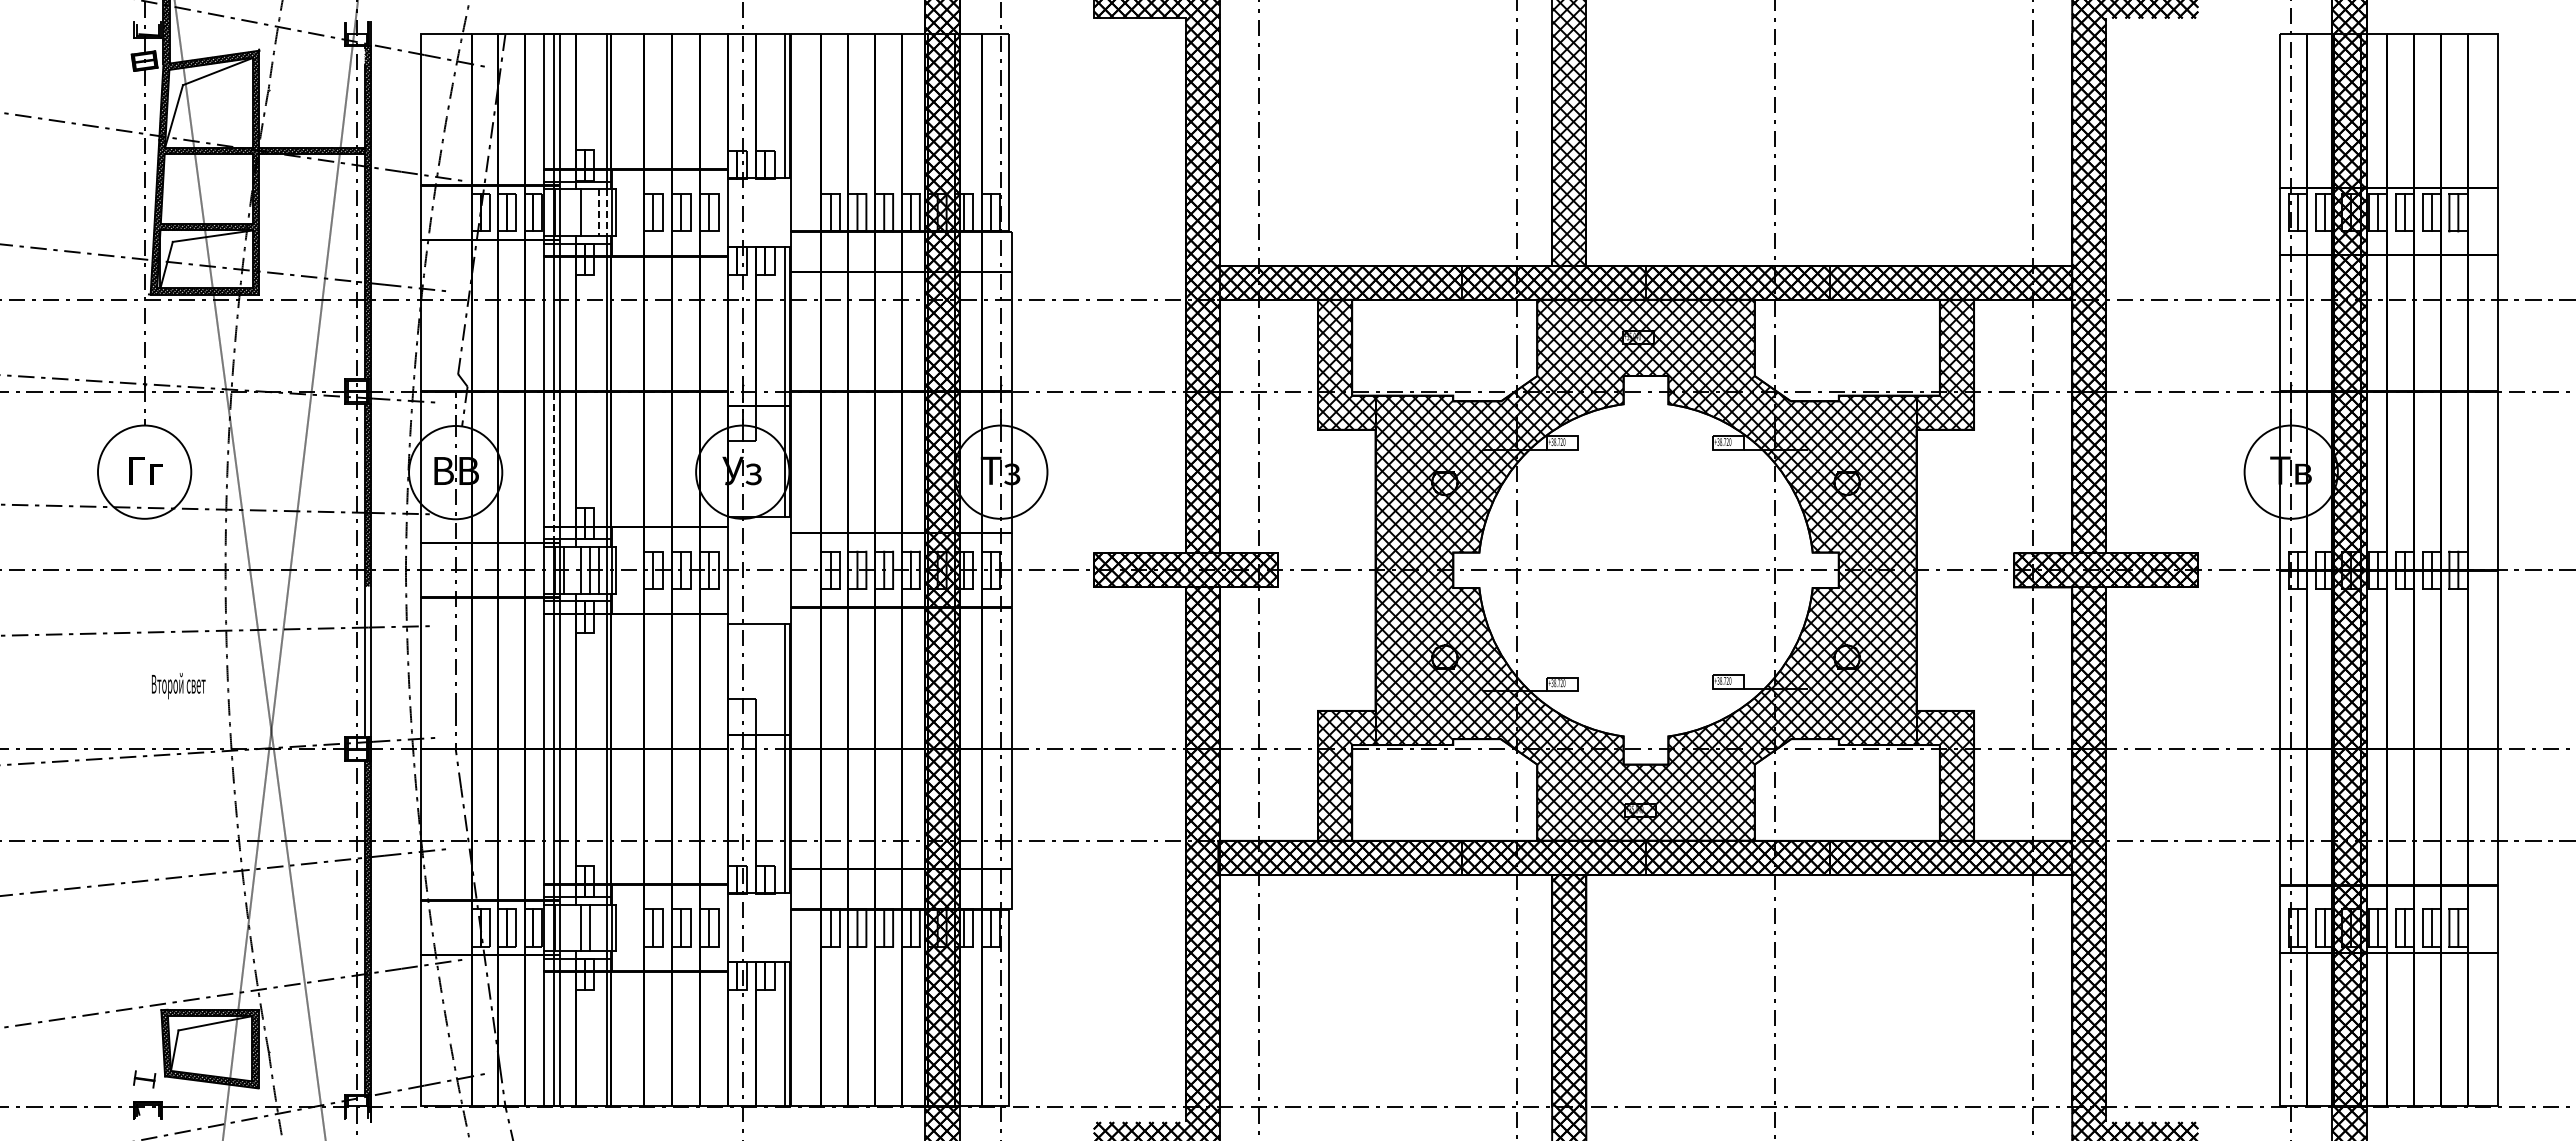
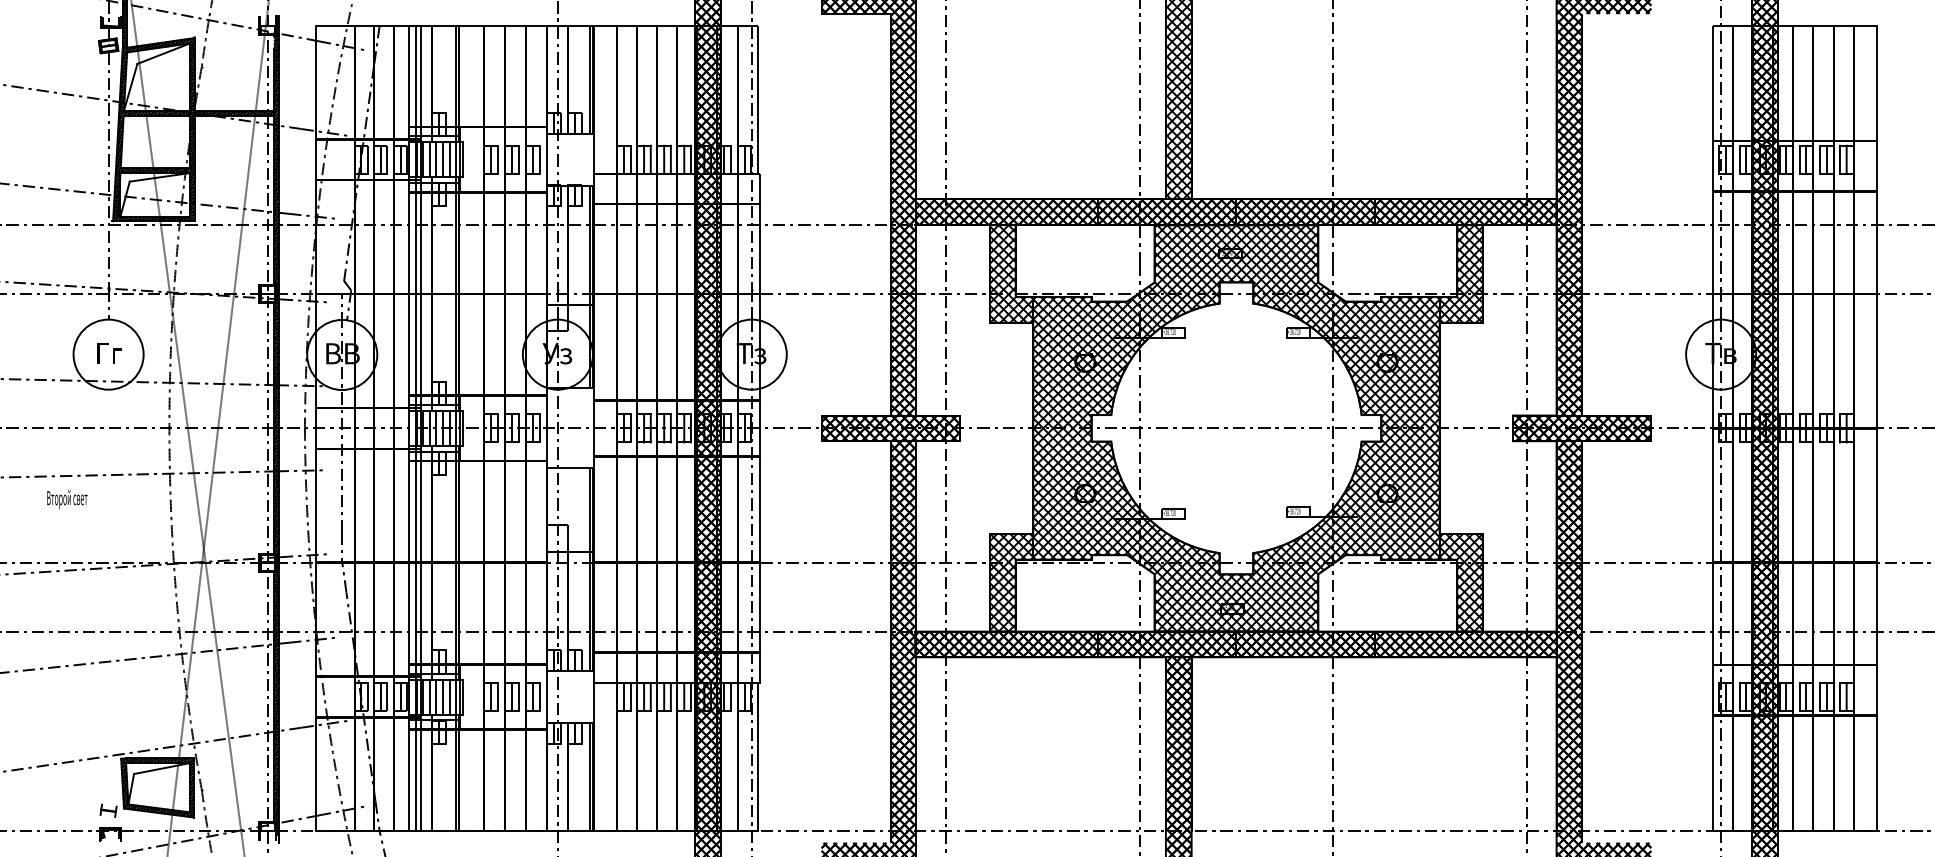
line: (563, 212) -> (423, 159), added
line: (572, 212) -> (430, 159), added
line: (589, 212) -> (442, 159), added
line: (598, 213) -> (449, 160), dashed -> solid
line: (607, 213) -> (456, 160), dashed -> solid
line: (553, 466) -> (415, 350), dashed -> solid
line: (572, 570) -> (430, 428), added
hatch: (367, 661) -> (276, 496), added
text: (178, 686) -> (67, 499), moved
line: (563, 927) -> (423, 696), added
line: (572, 927) -> (430, 696), added
line: (598, 927) -> (449, 696), added

